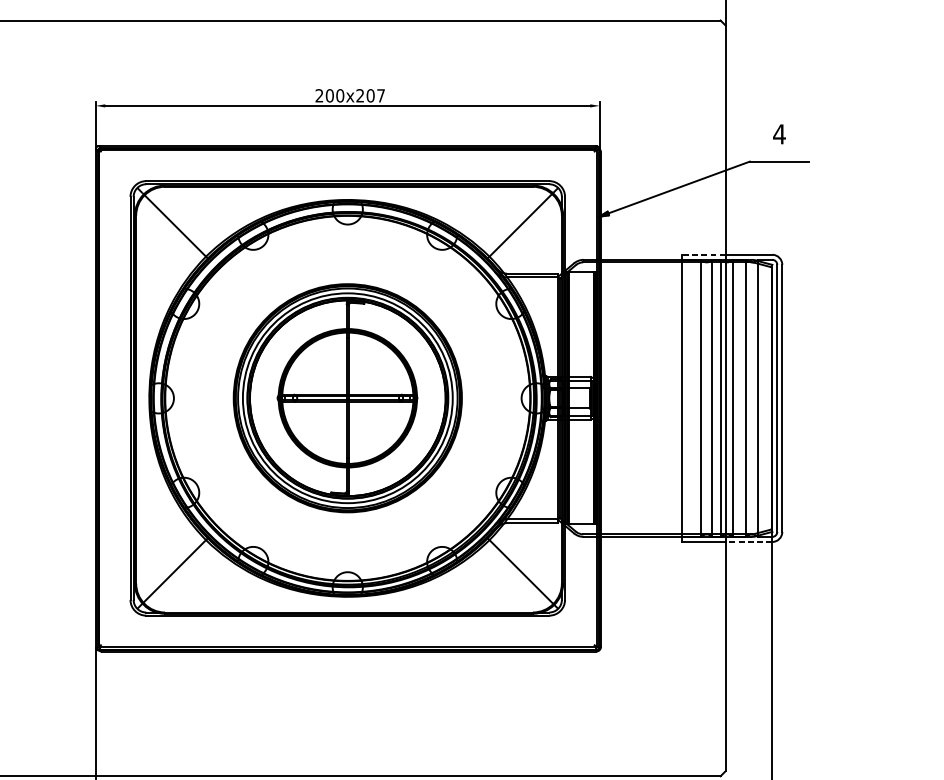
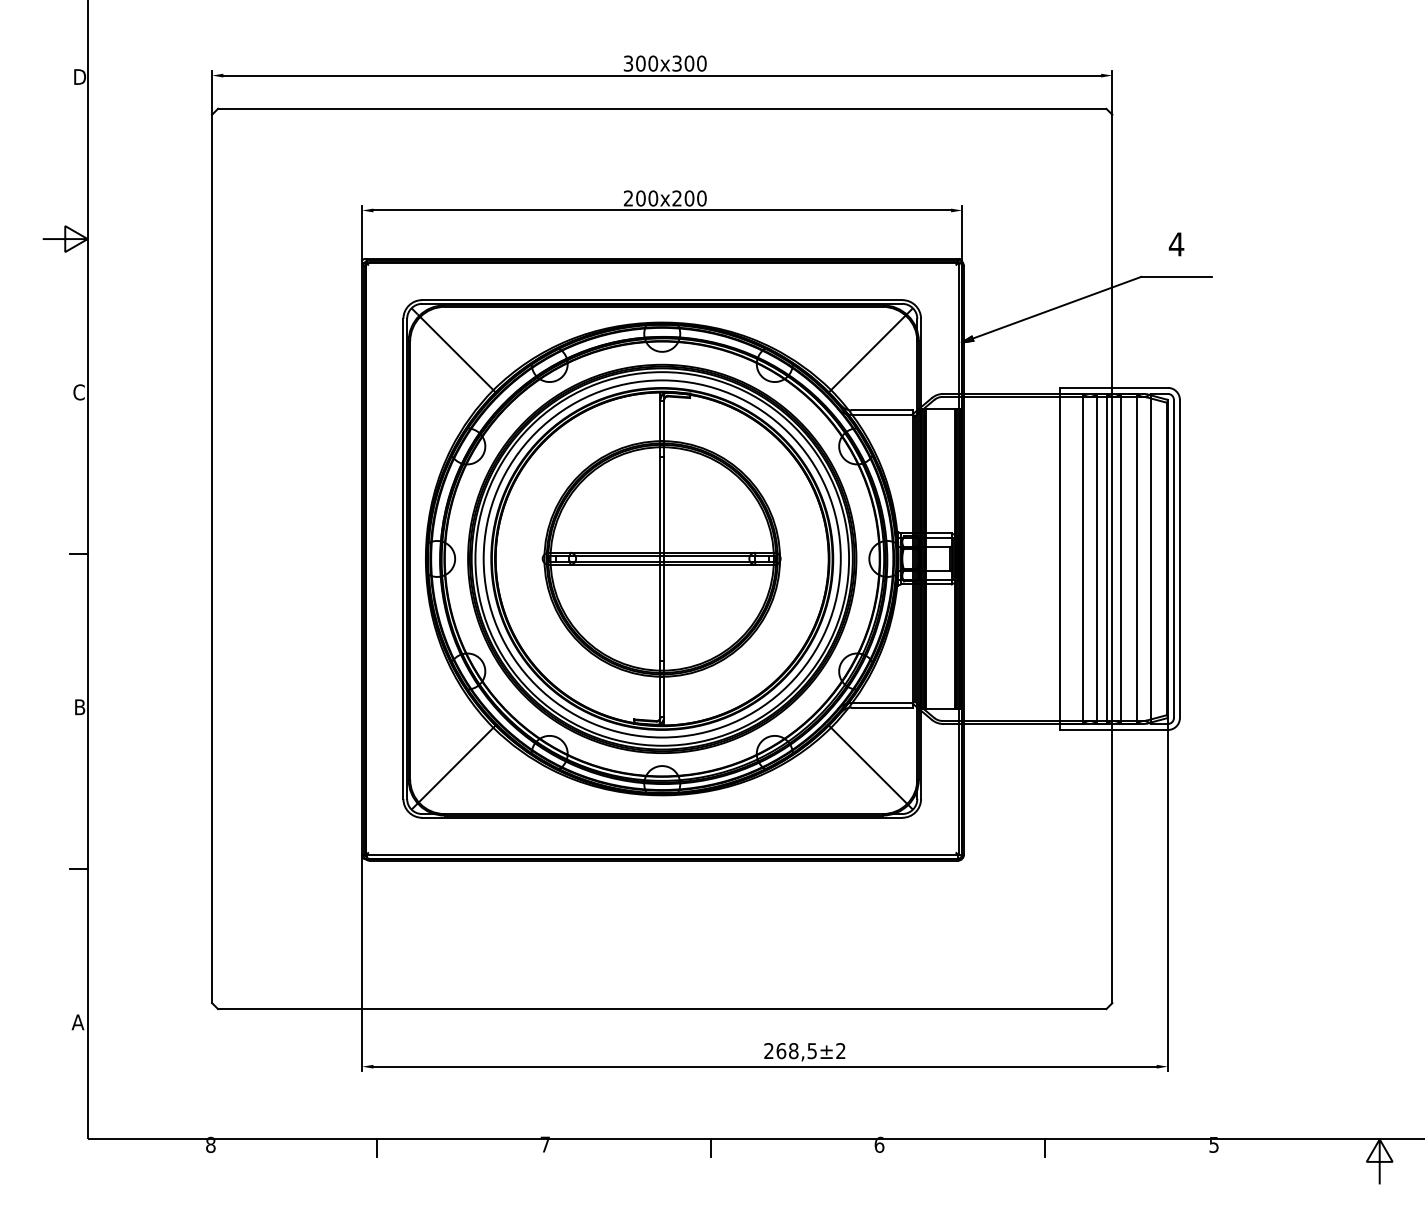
text: (380, 95) -> (701, 198), x207 -> x200
line: (703, 254) -> (1085, 387), dashed -> solid
part: (347, 397) -> (662, 558), size x1.43
line: (749, 542) -> (1140, 730), dashed -> solid

